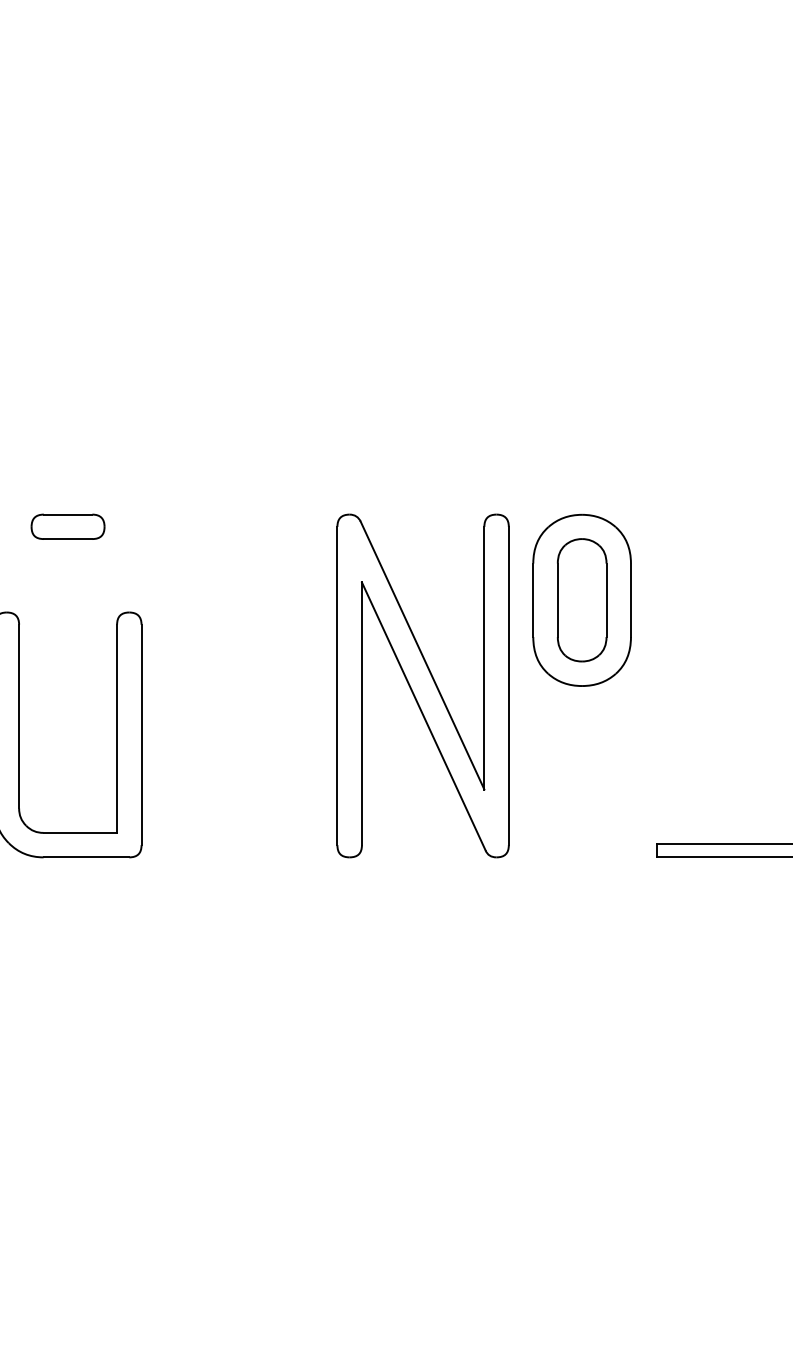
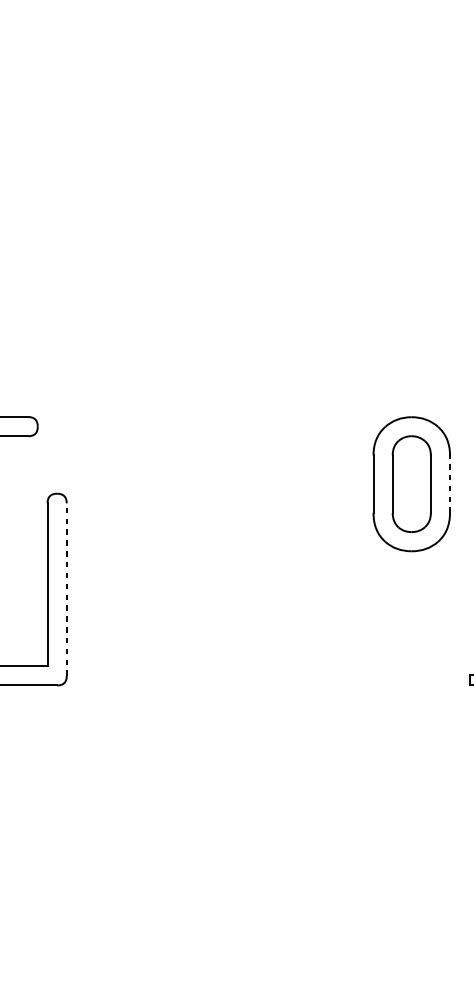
line: (630, 600) -> (449, 484), solid -> dashed
part: (422, 685) -> (286, 550), removed
line: (141, 734) -> (66, 589), solid -> dashed

